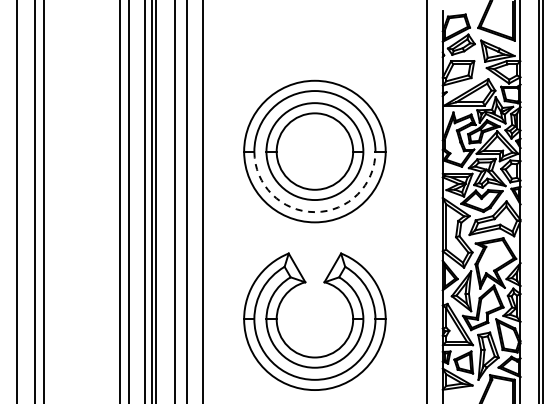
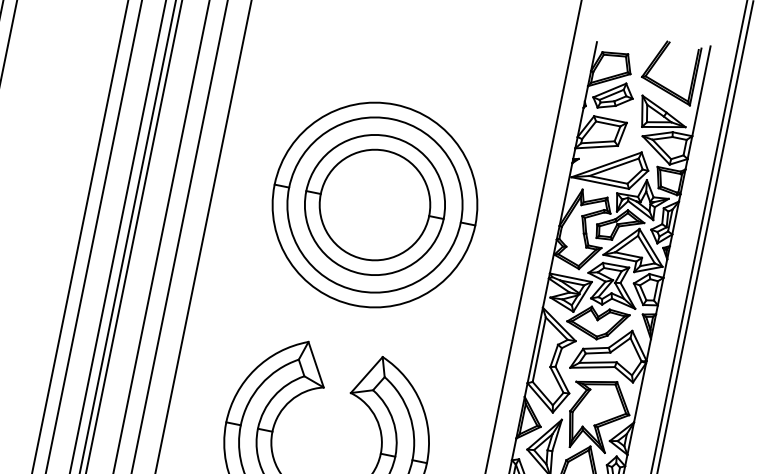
arc: (314, 212) -> (356, 291), dashed -> solid

